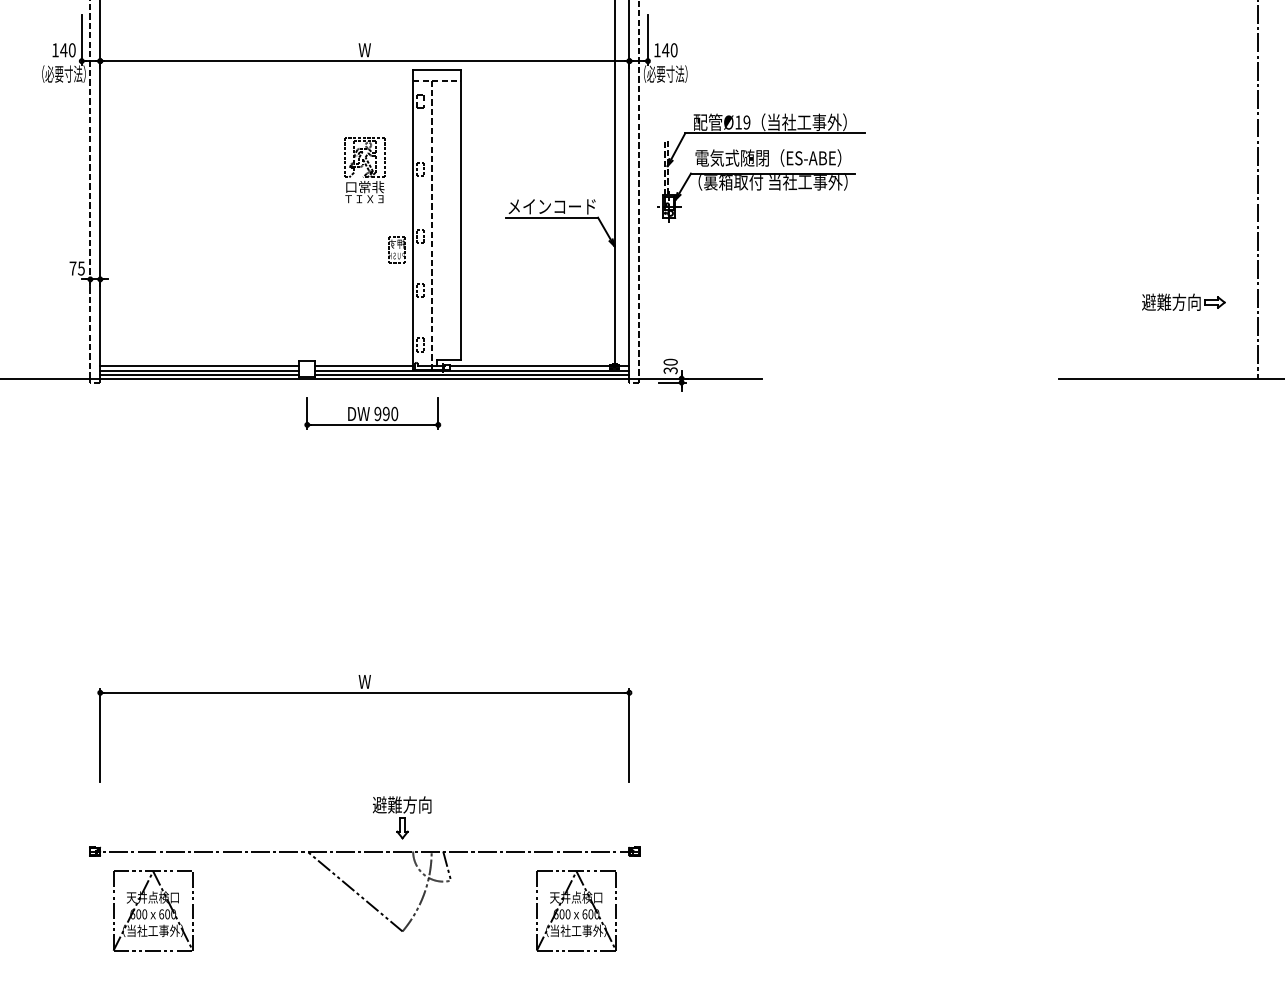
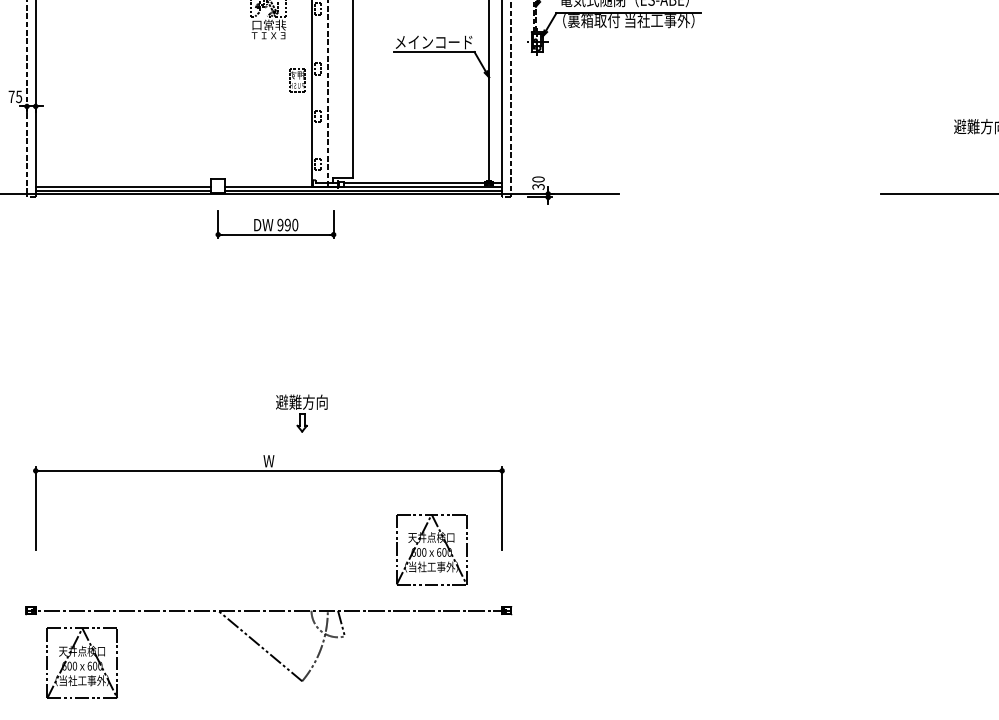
line: (199, 366) -> (123, 183), removed
line: (364, 366) -> (268, 183), removed
part: (402, 817) -> (302, 413), moved
part: (576, 910) -> (431, 549), moved

